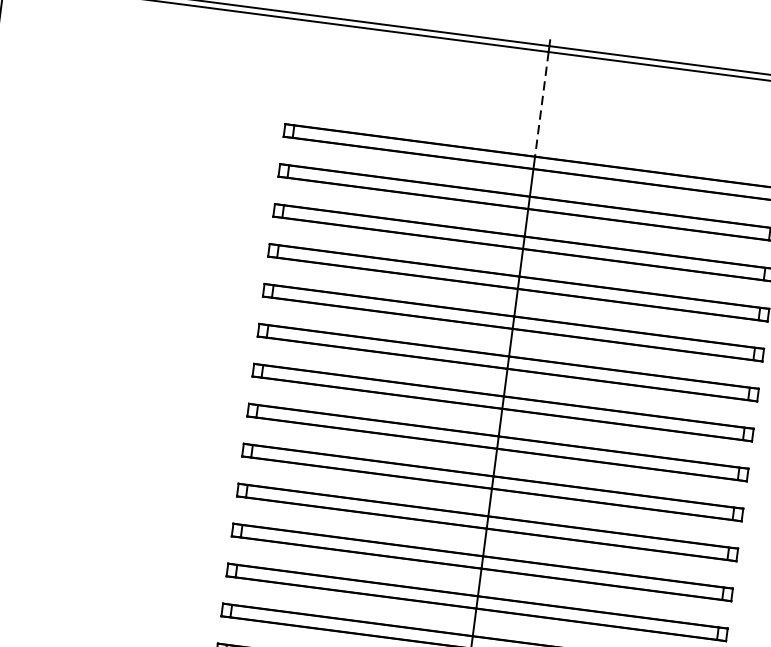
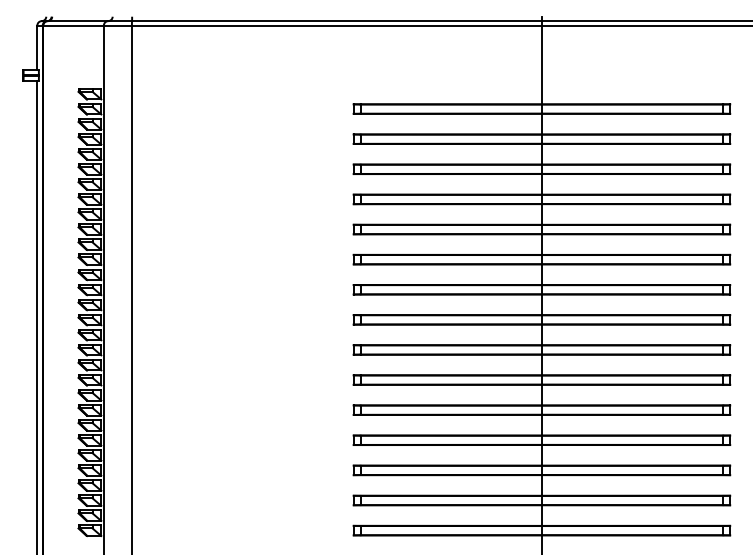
line: (541, 104) -> (541, 65), dashed -> solid

